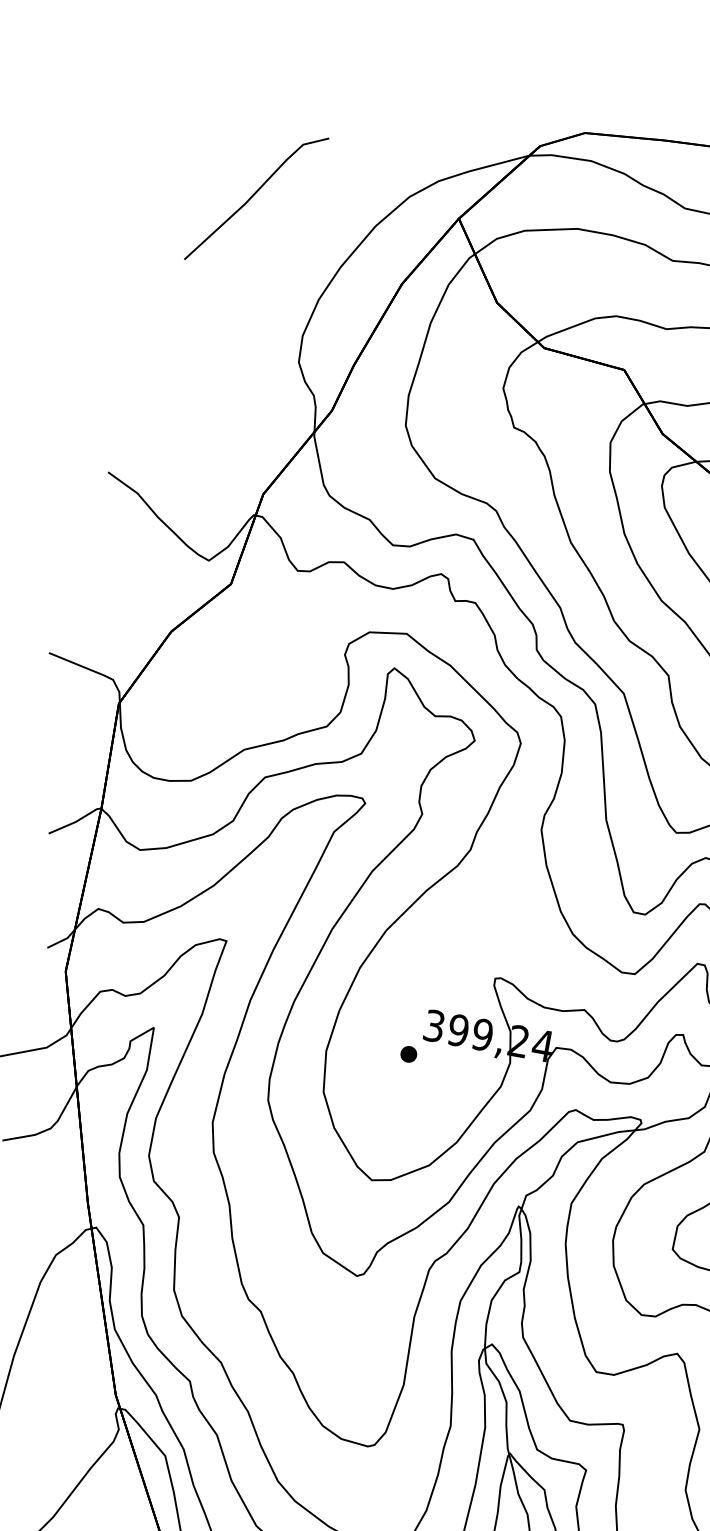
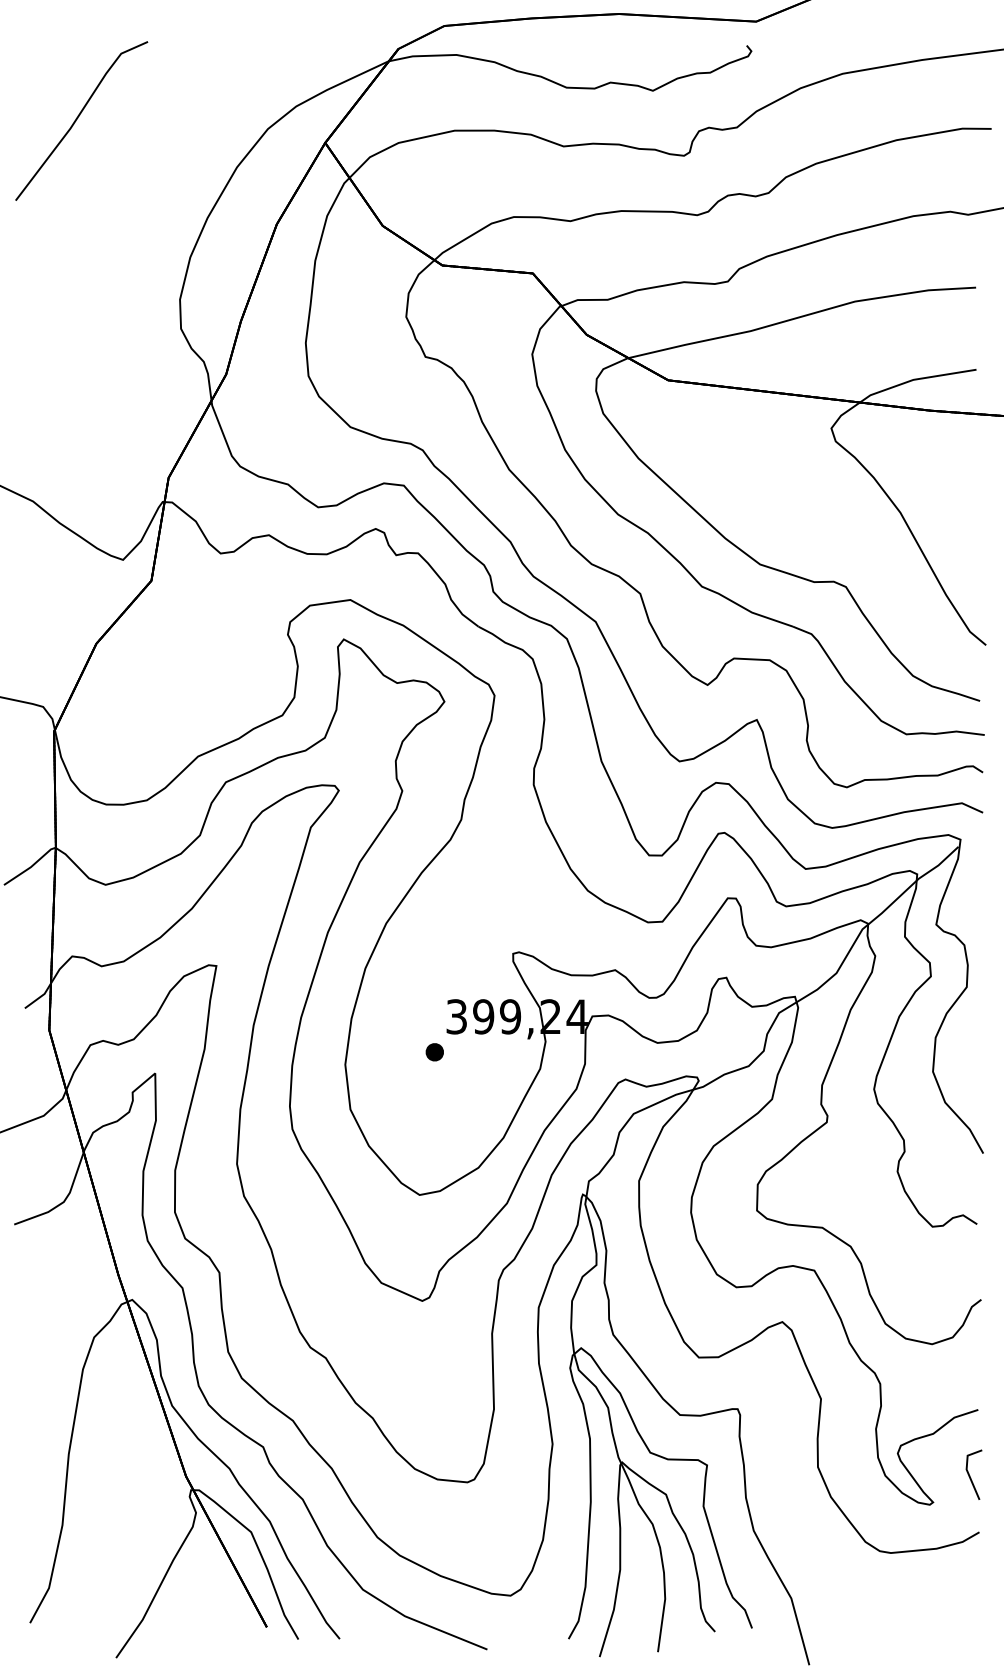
line: (254, 196) -> (78, 118), moved

